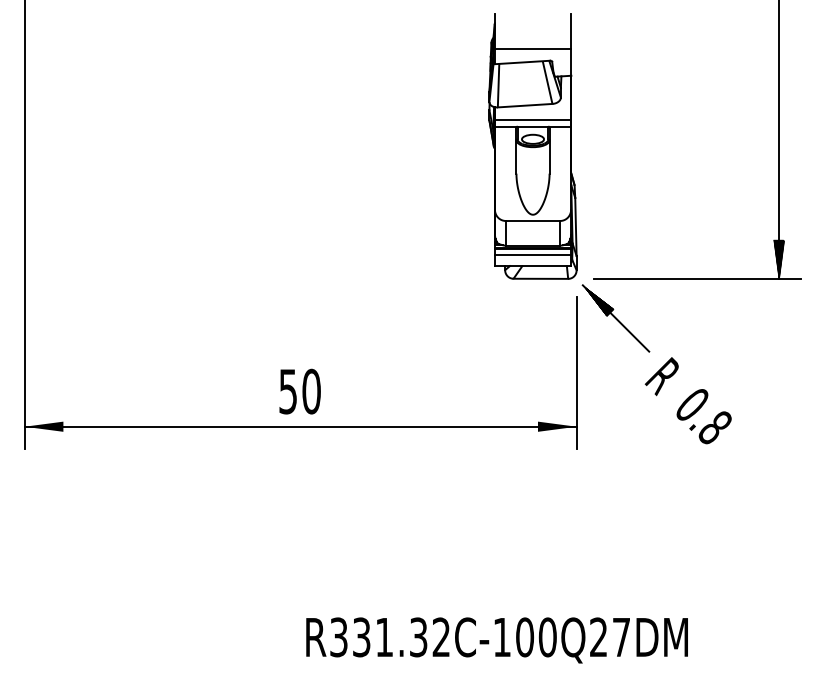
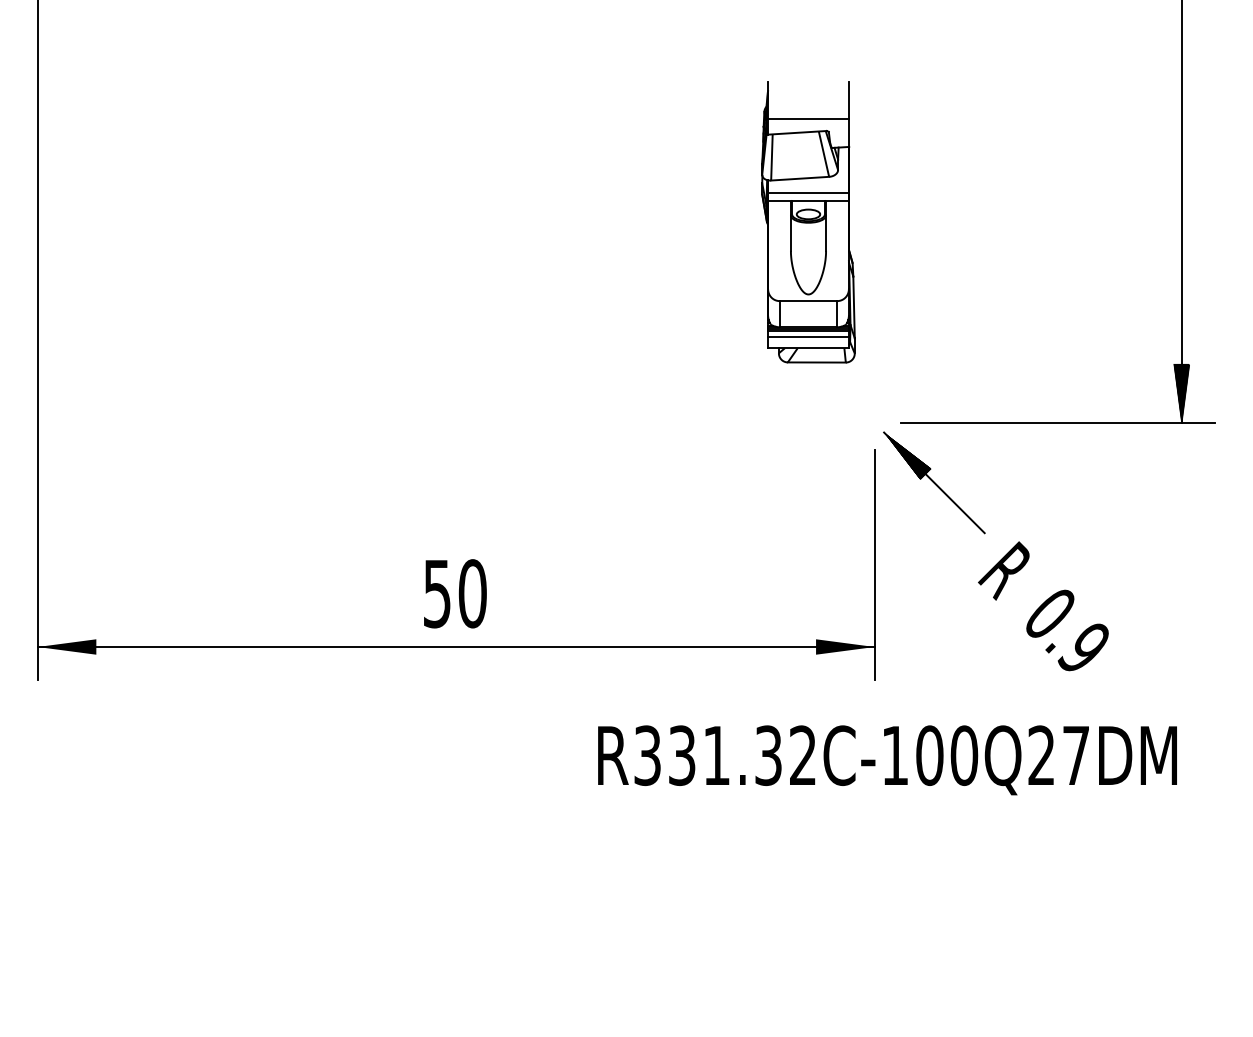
part: (532, 146) -> (807, 222), size x0.7
text: (714, 427) -> (1083, 648), 0.8 -> 0.9
text: (496, 640) -> (886, 760), moved

